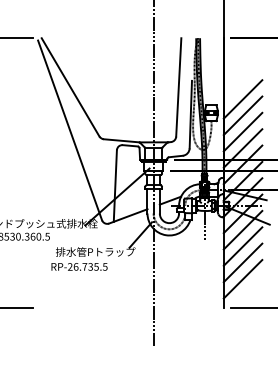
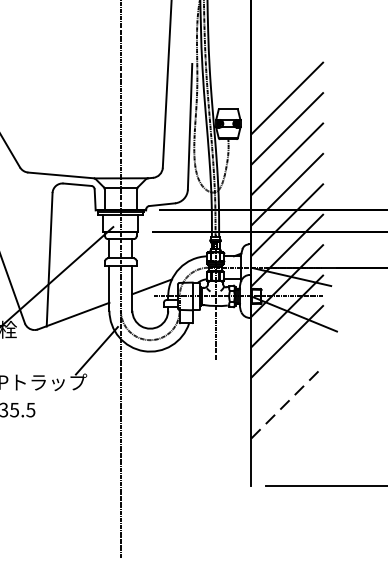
line: (242, 246) -> (286, 372), removed
line: (243, 262) -> (288, 401), solid -> dashed
line: (242, 279) -> (286, 433), removed

